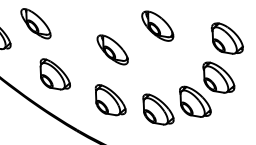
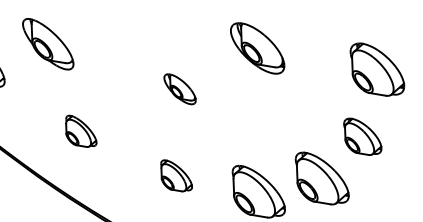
part: (112, 49) -> (179, 88), size x0.6
part: (54, 74) -> (80, 131), size x0.6
part: (218, 77) -> (362, 136), size x0.7
part: (110, 100) -> (176, 176), size x0.6

